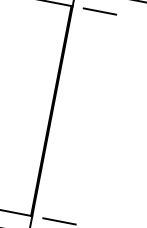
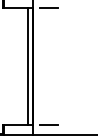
line: (43, 109) -> (28, 66), added

